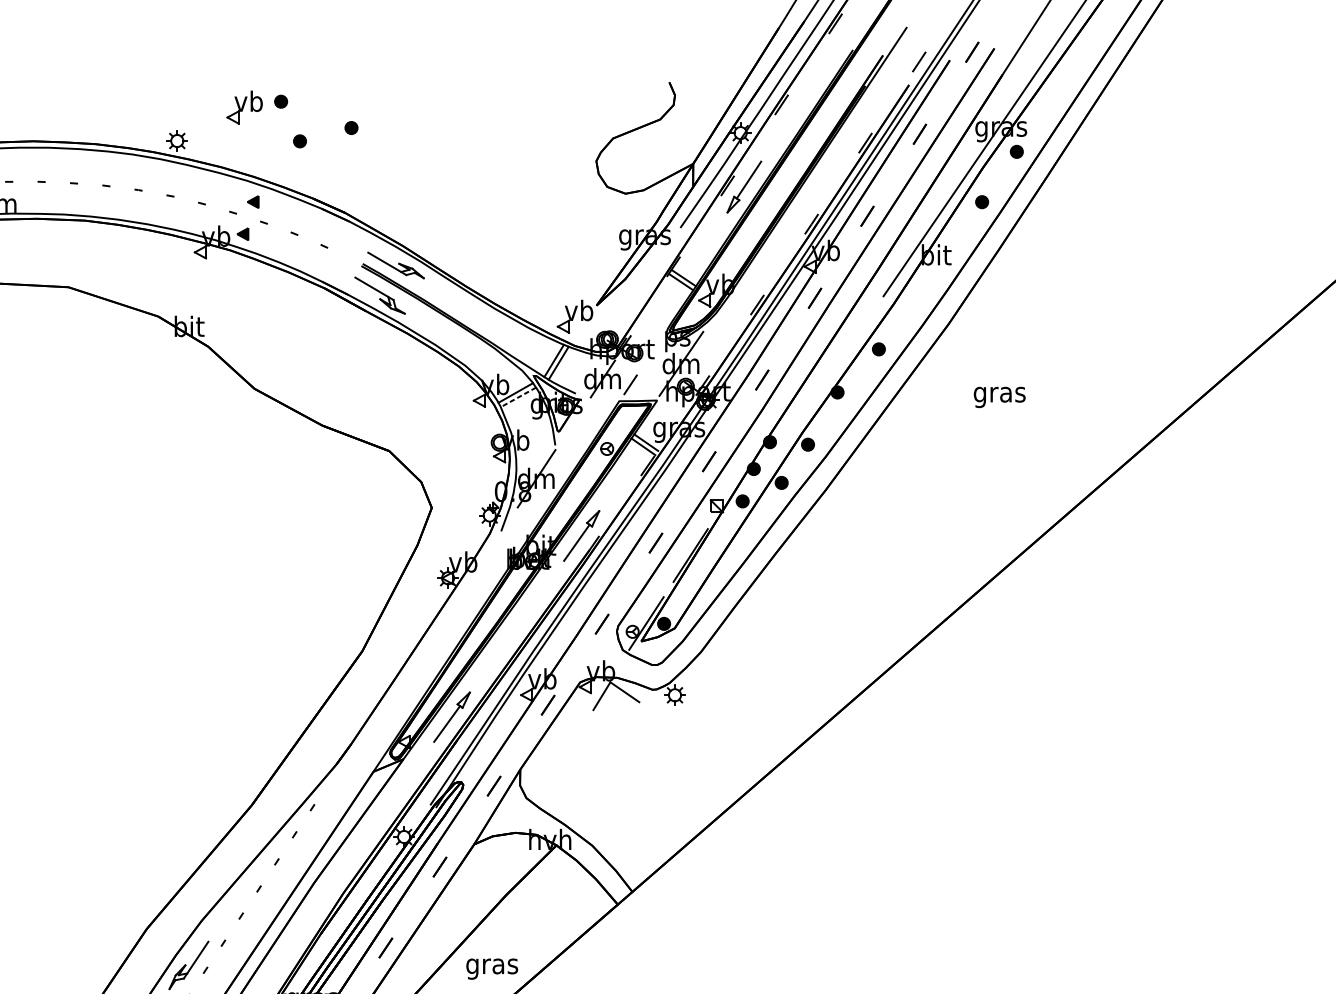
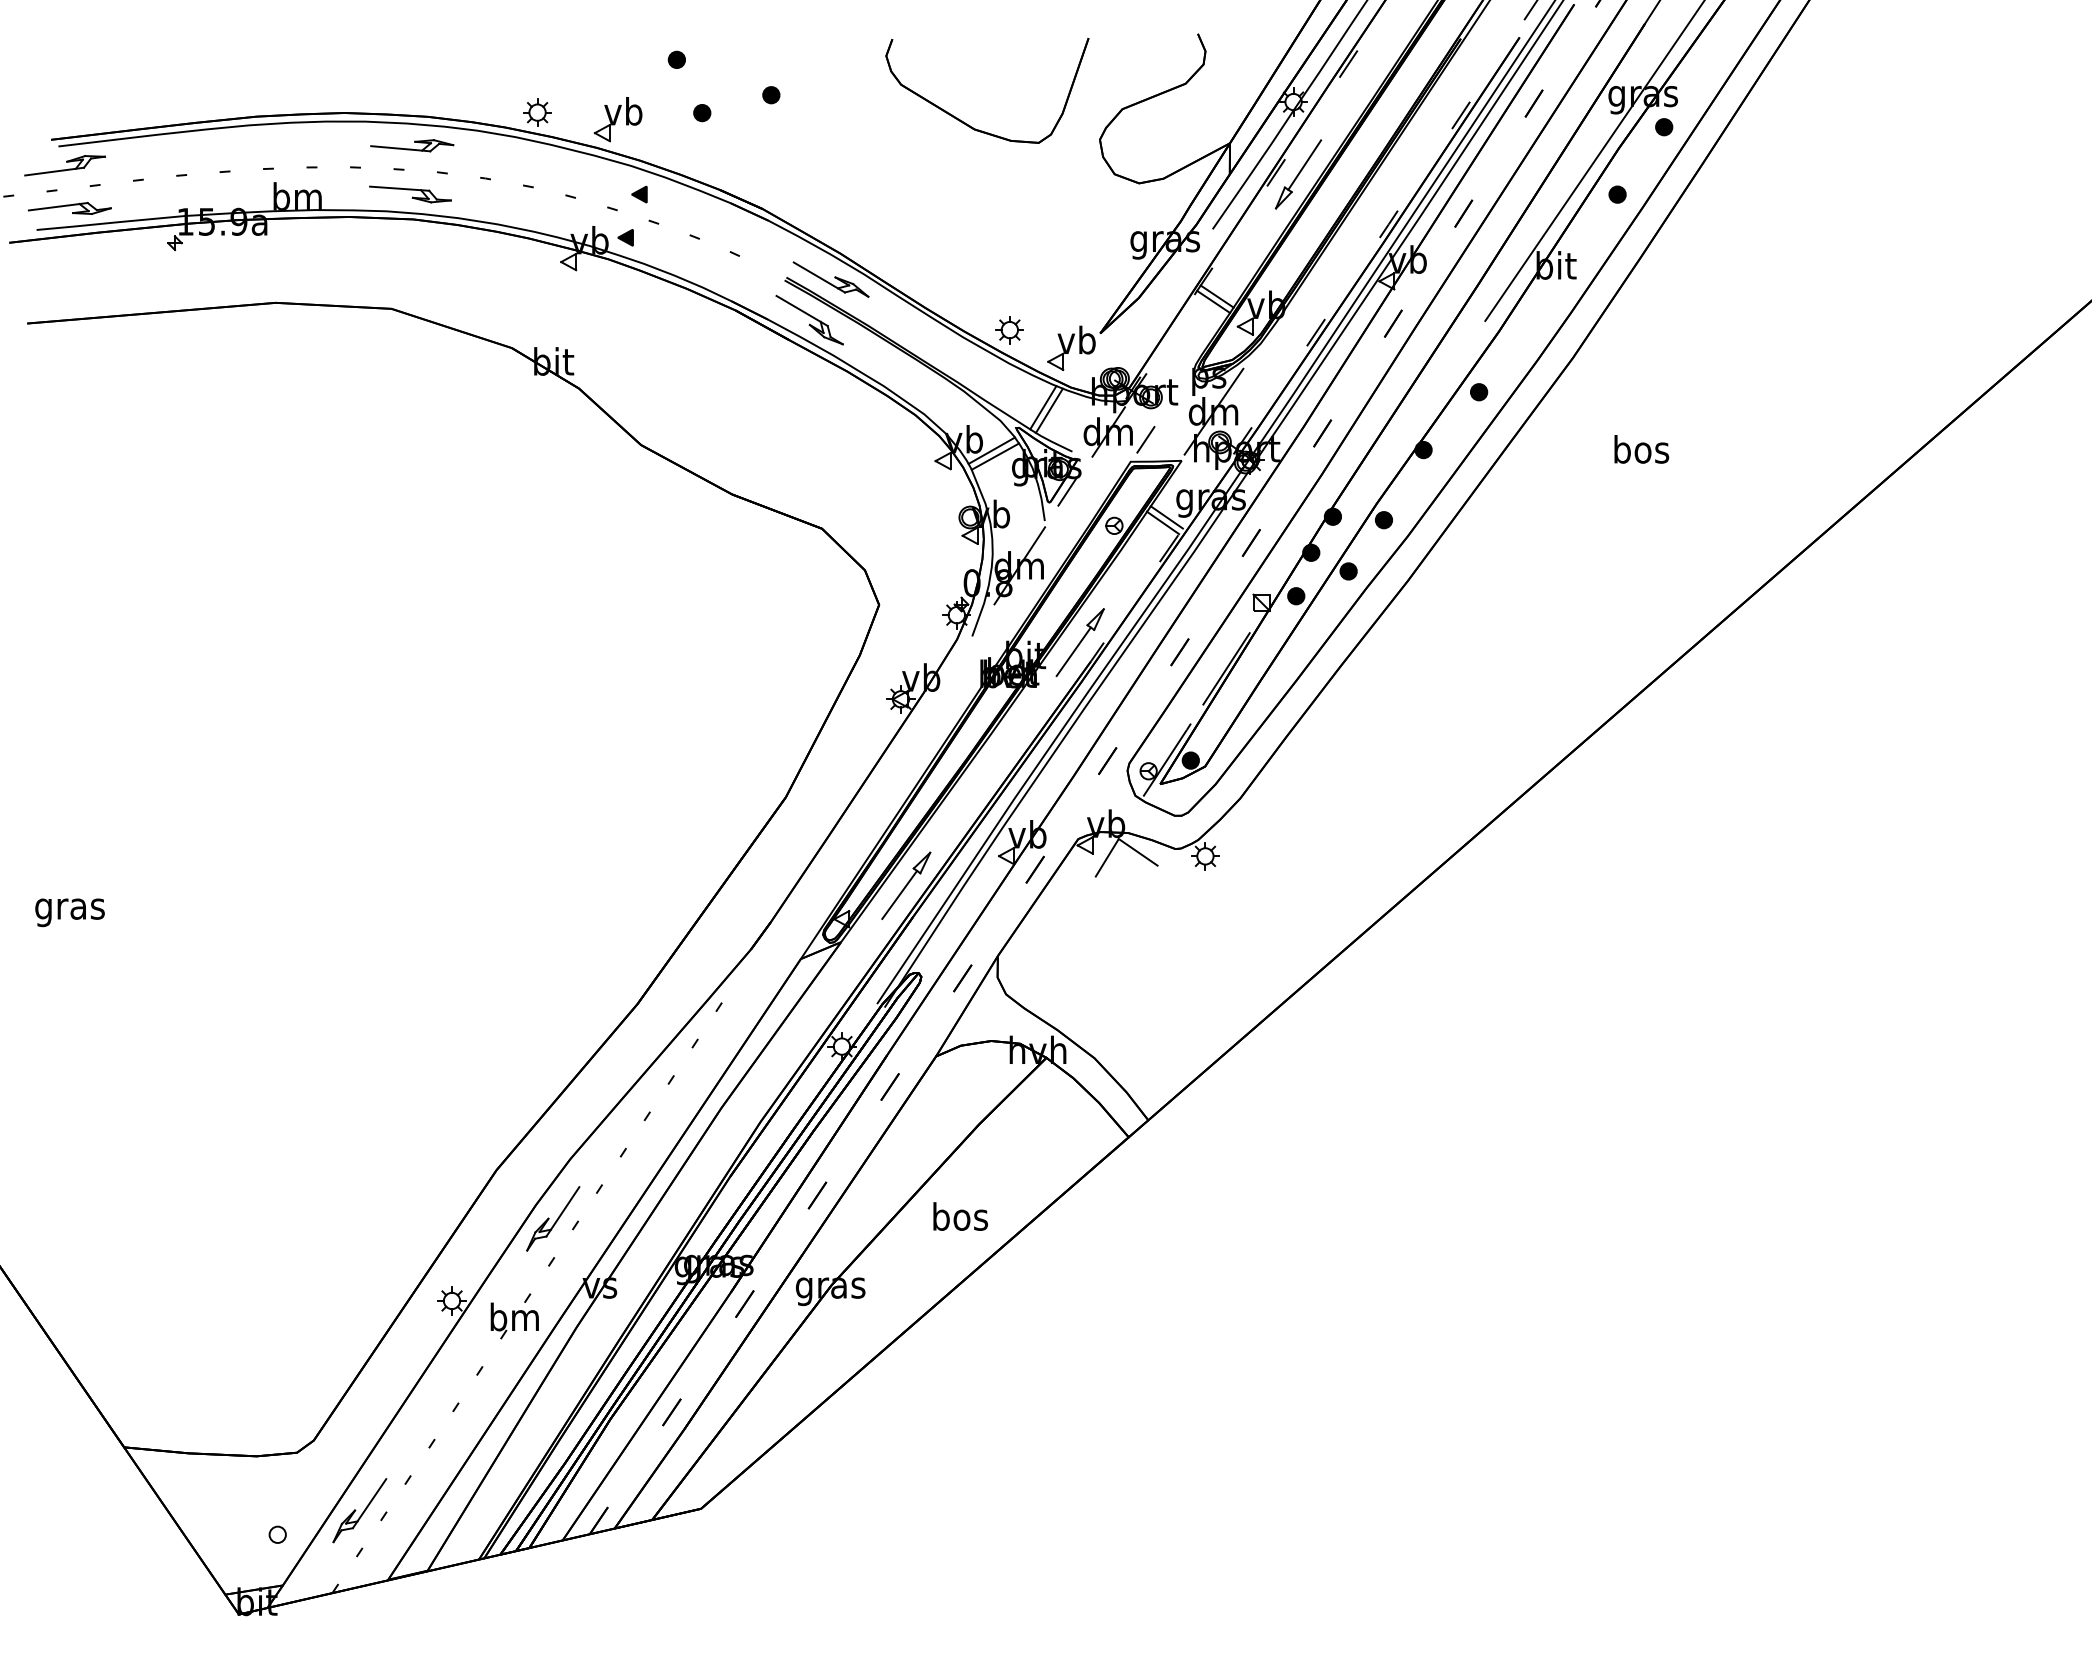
part: (244, 107) -> (617, 119), moved
part: (497, 149) -> (967, 123), added
part: (84, 165) -> (412, 145), added
part: (82, 202) -> (410, 194), added
part: (528, 303) -> (1009, 330), added
text: (999, 394) -> (1641, 452), gras -> bos
line: (517, 397) -> (994, 456), dashed -> solid
line: (572, 423) -> (1067, 491), added
text: (491, 966) -> (959, 1220), gras -> bos

